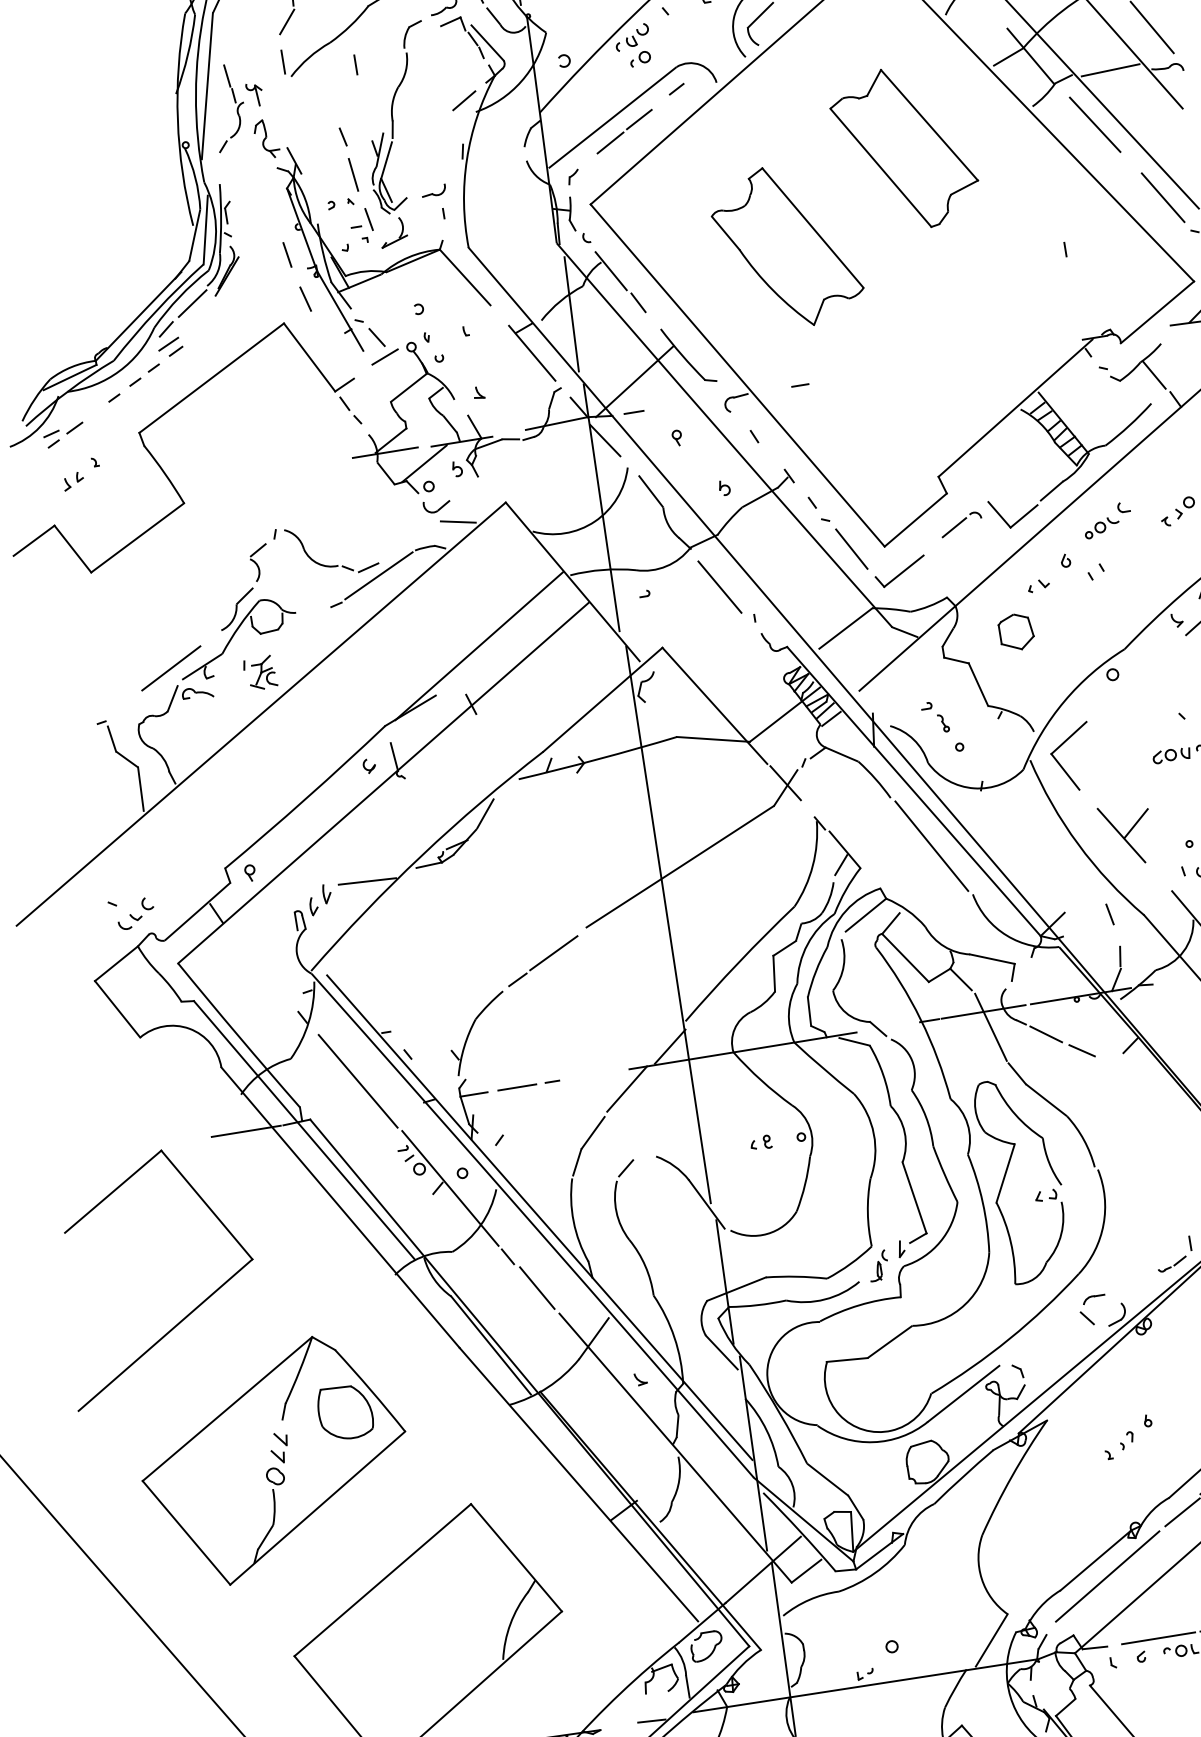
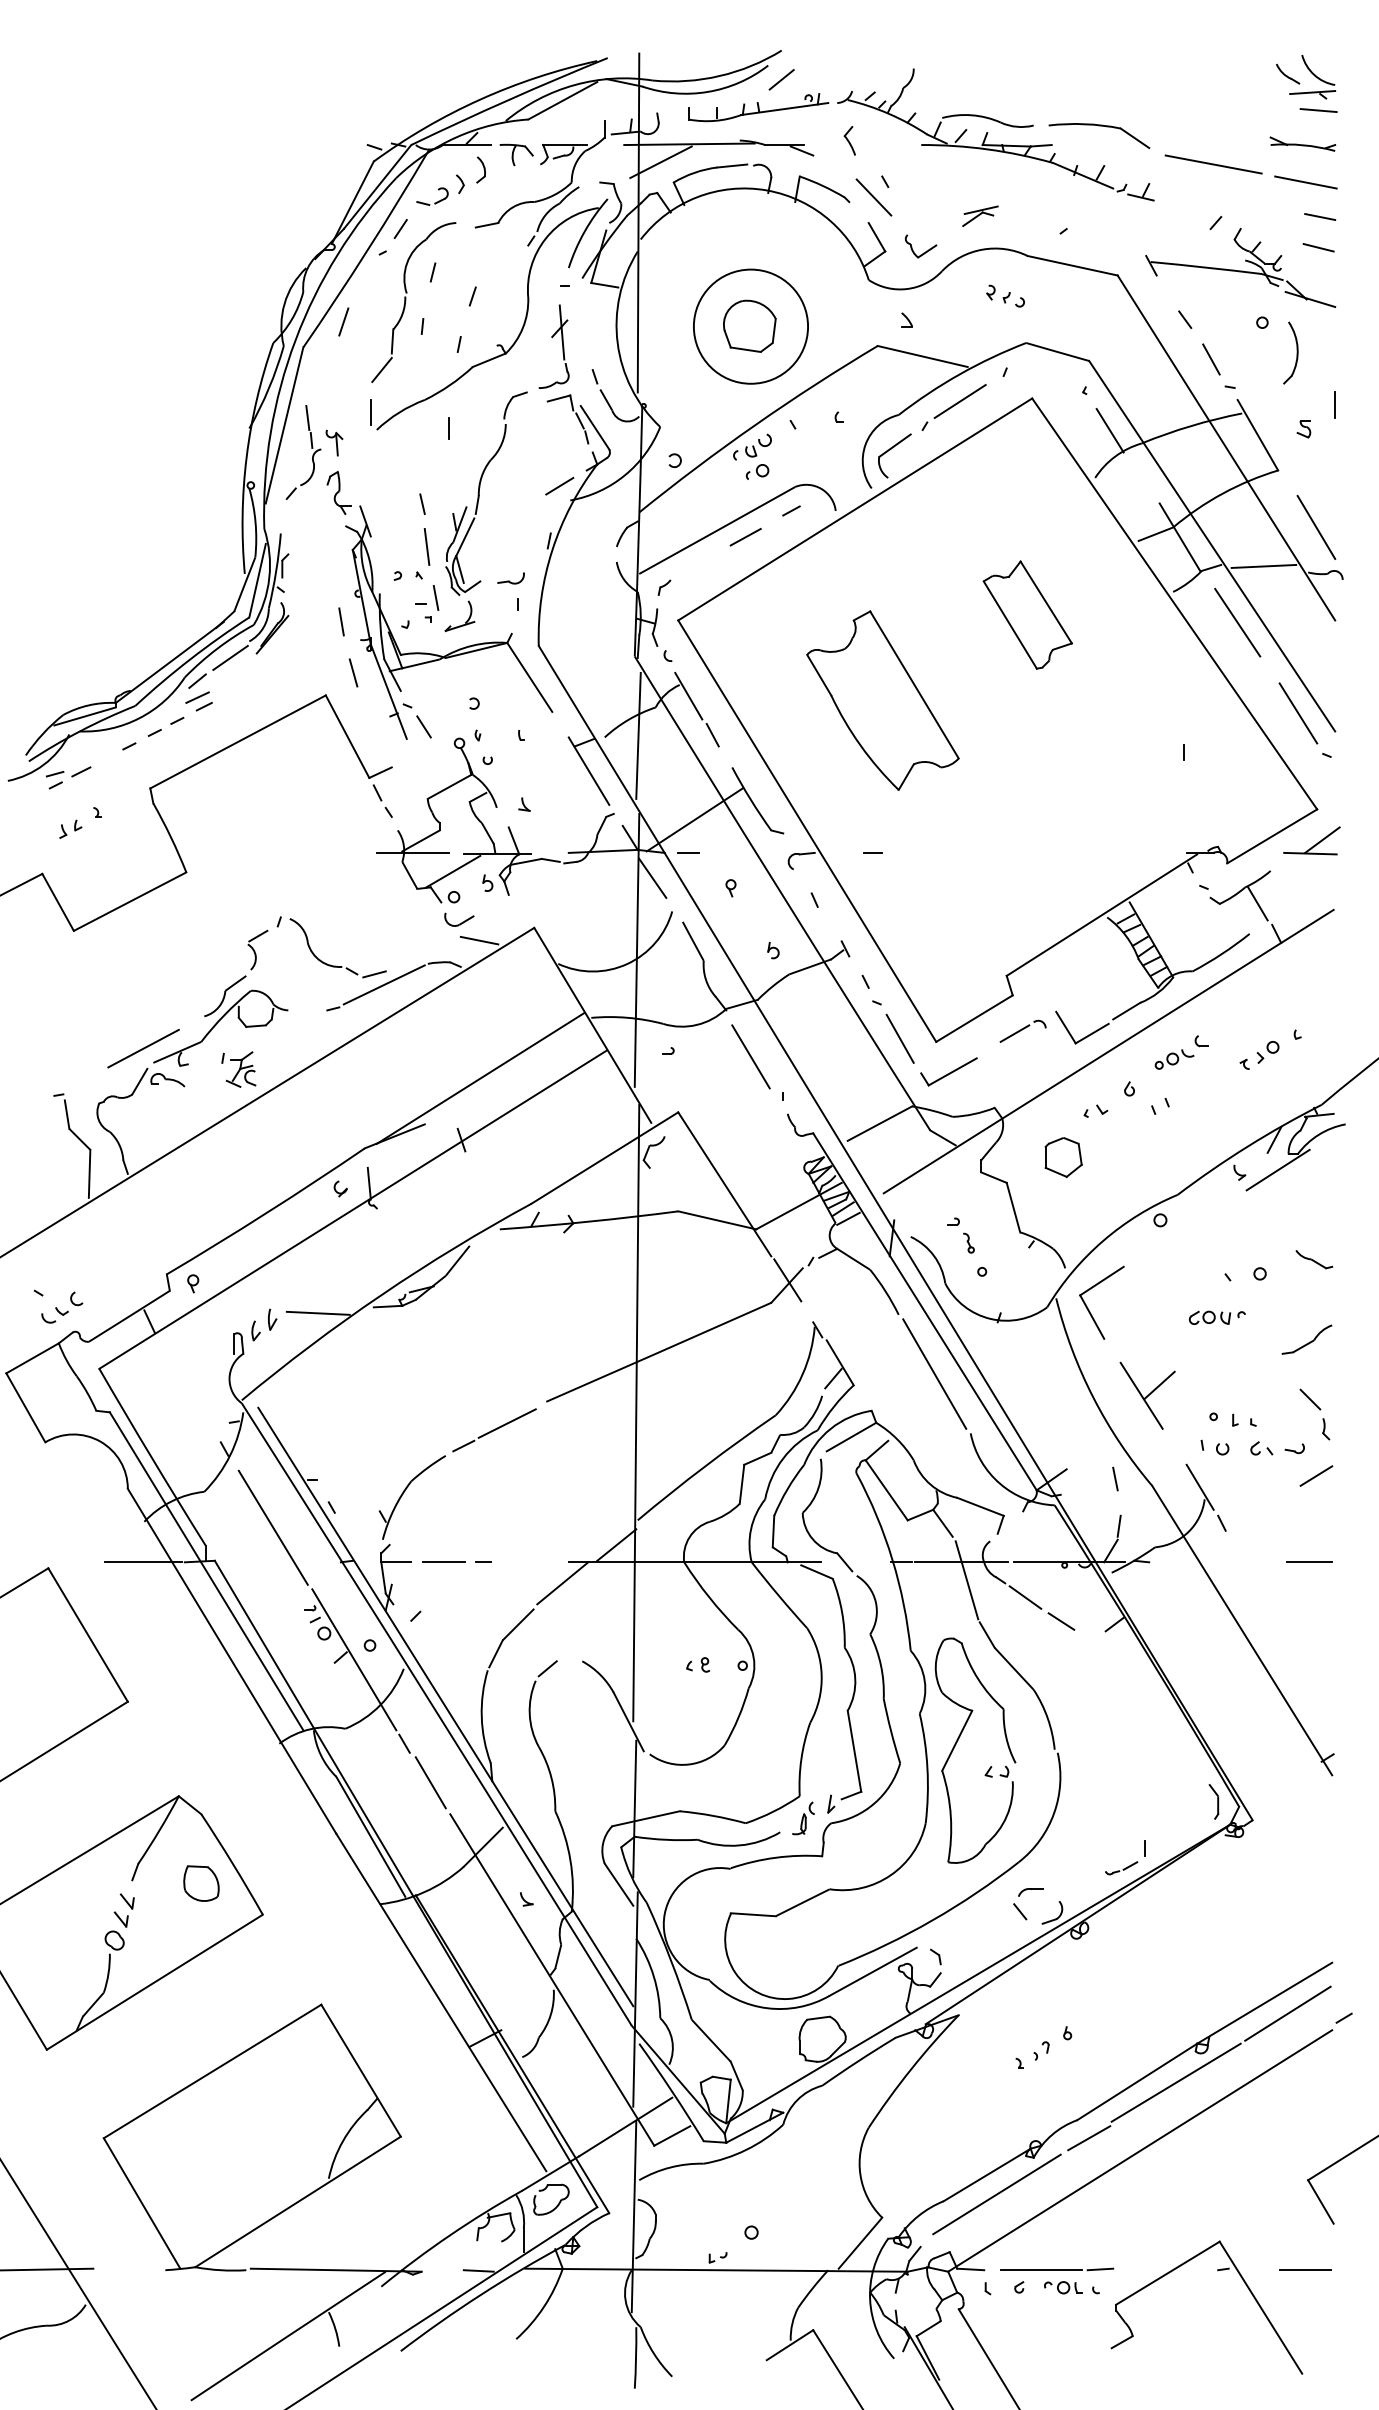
line: (610, 143) -> (710, 557), removed
part: (904, 148) -> (1027, 614), size x0.6
line: (385, 357) -> (429, 749), removed
part: (345, 1412) -> (201, 1883), size x0.6

